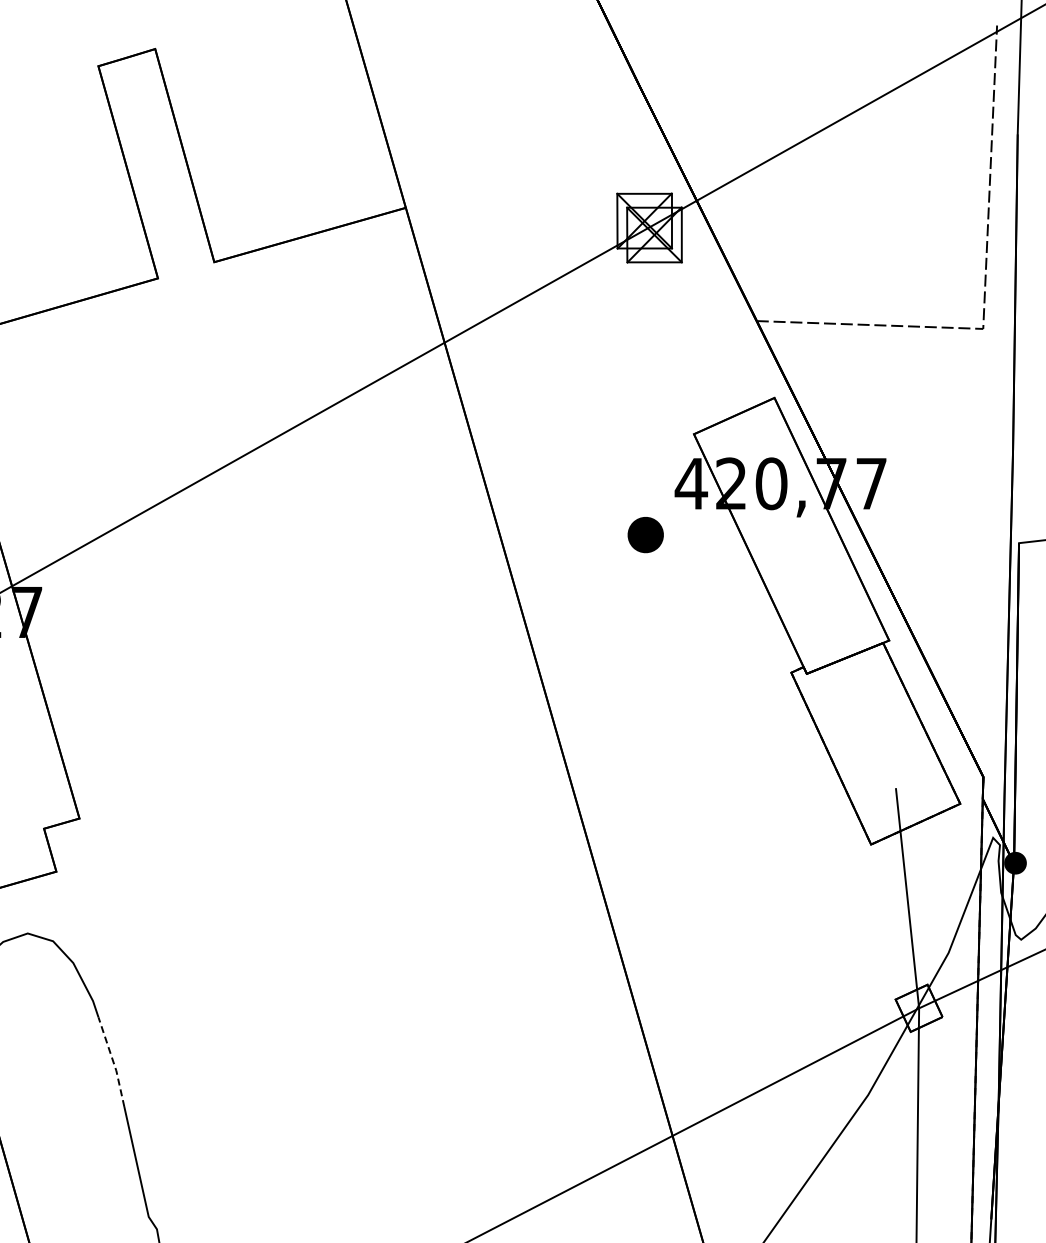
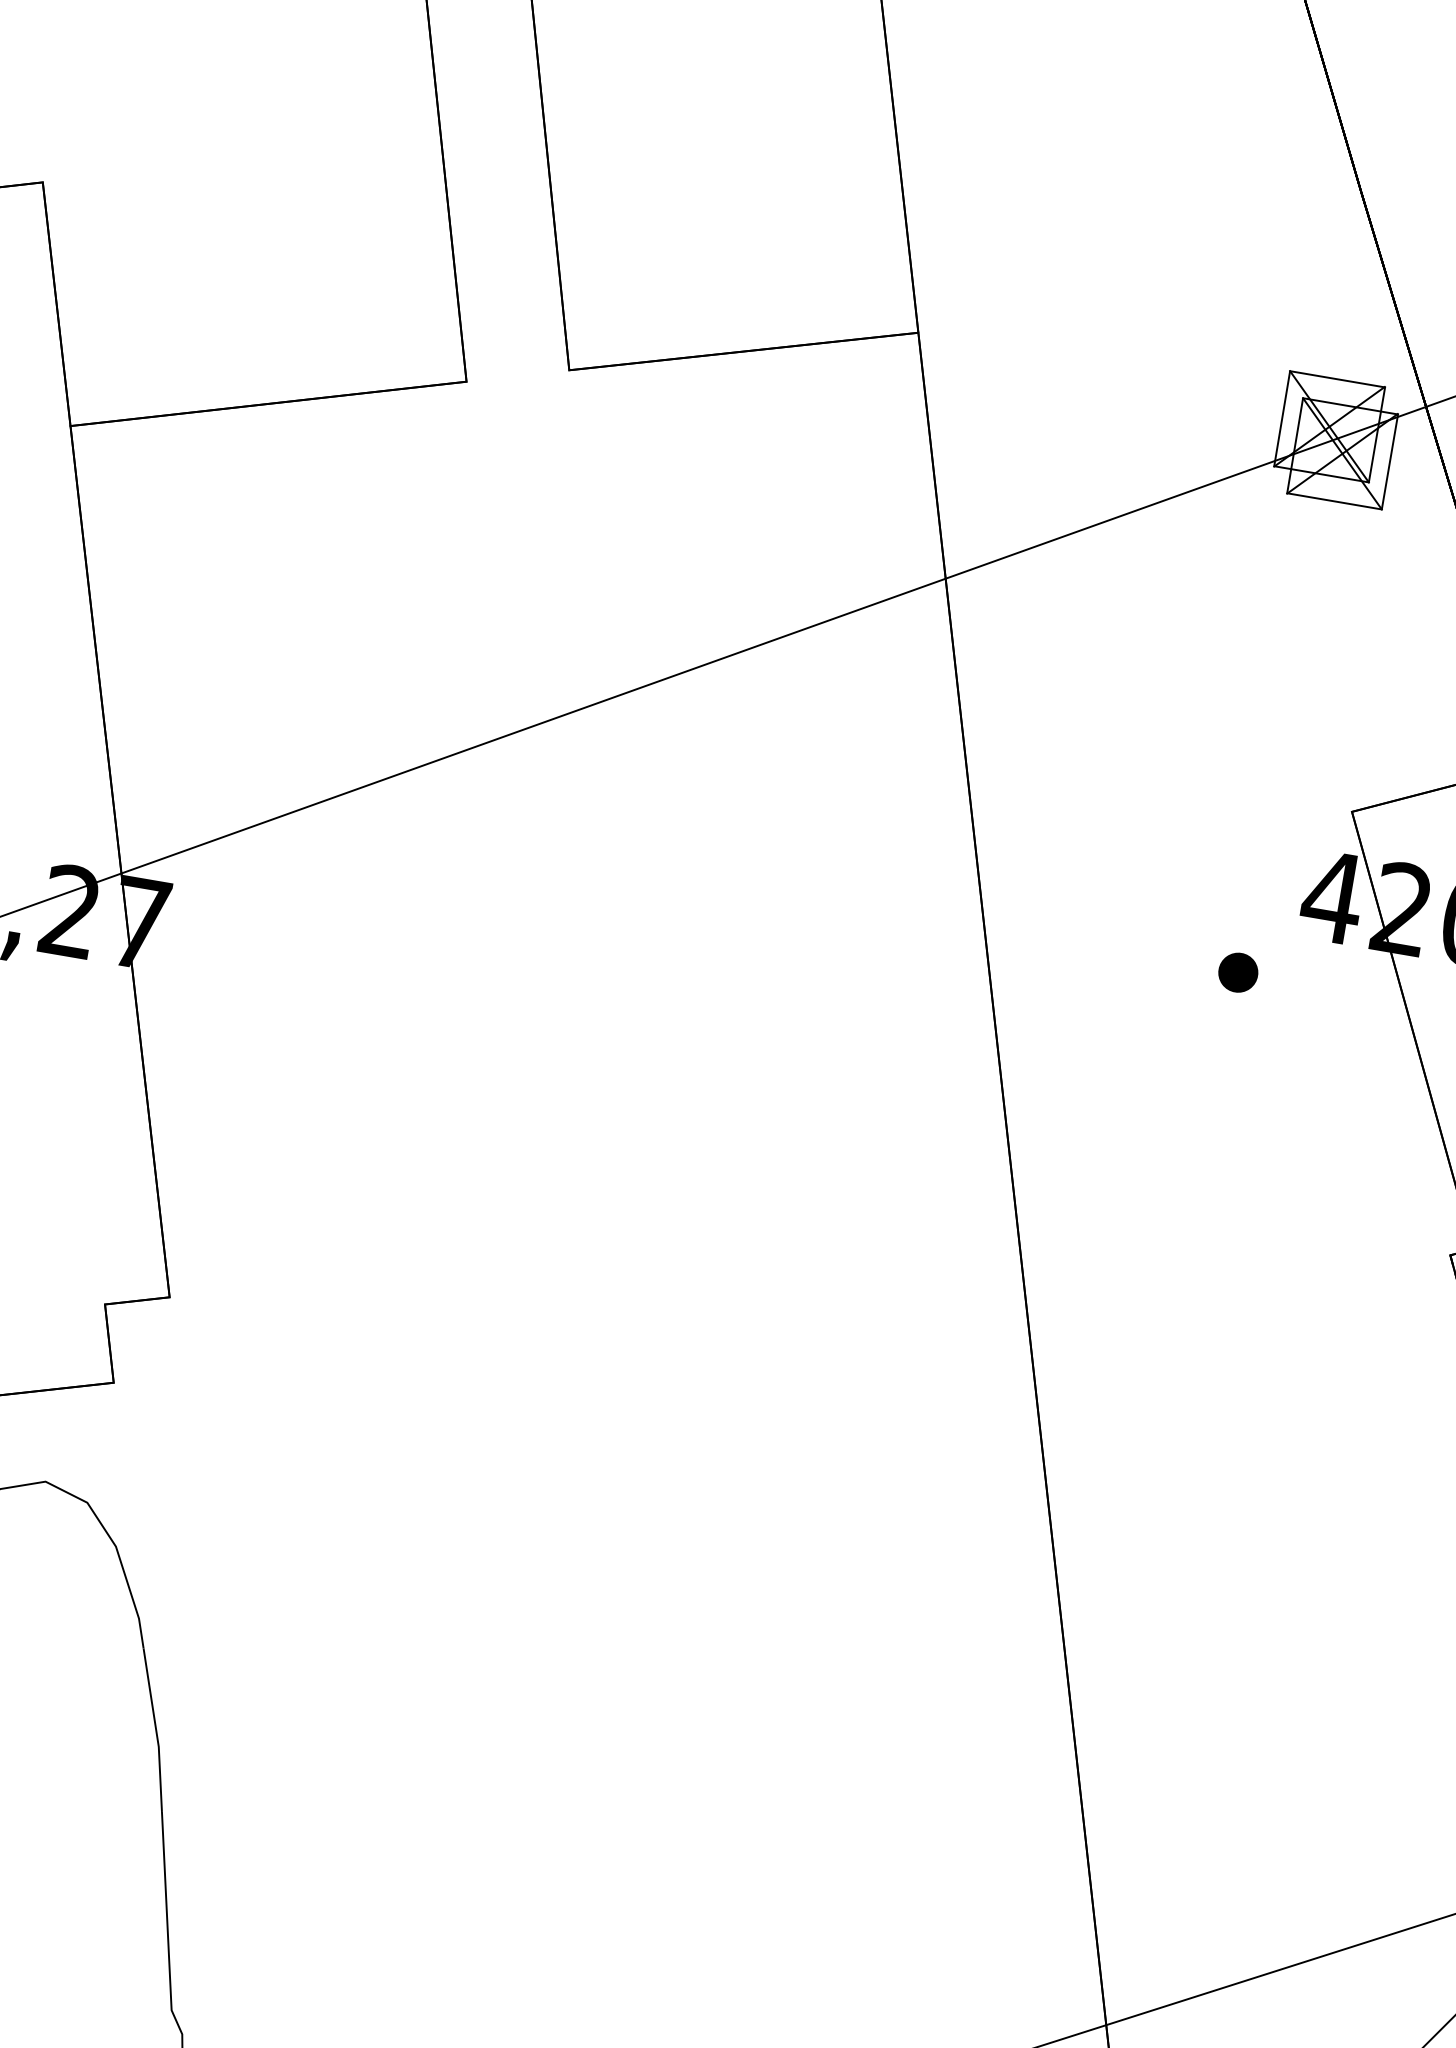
part: (645, 534) -> (1237, 971), size x0.62
line: (113, 1061) -> (156, 1729), dashed -> solid

